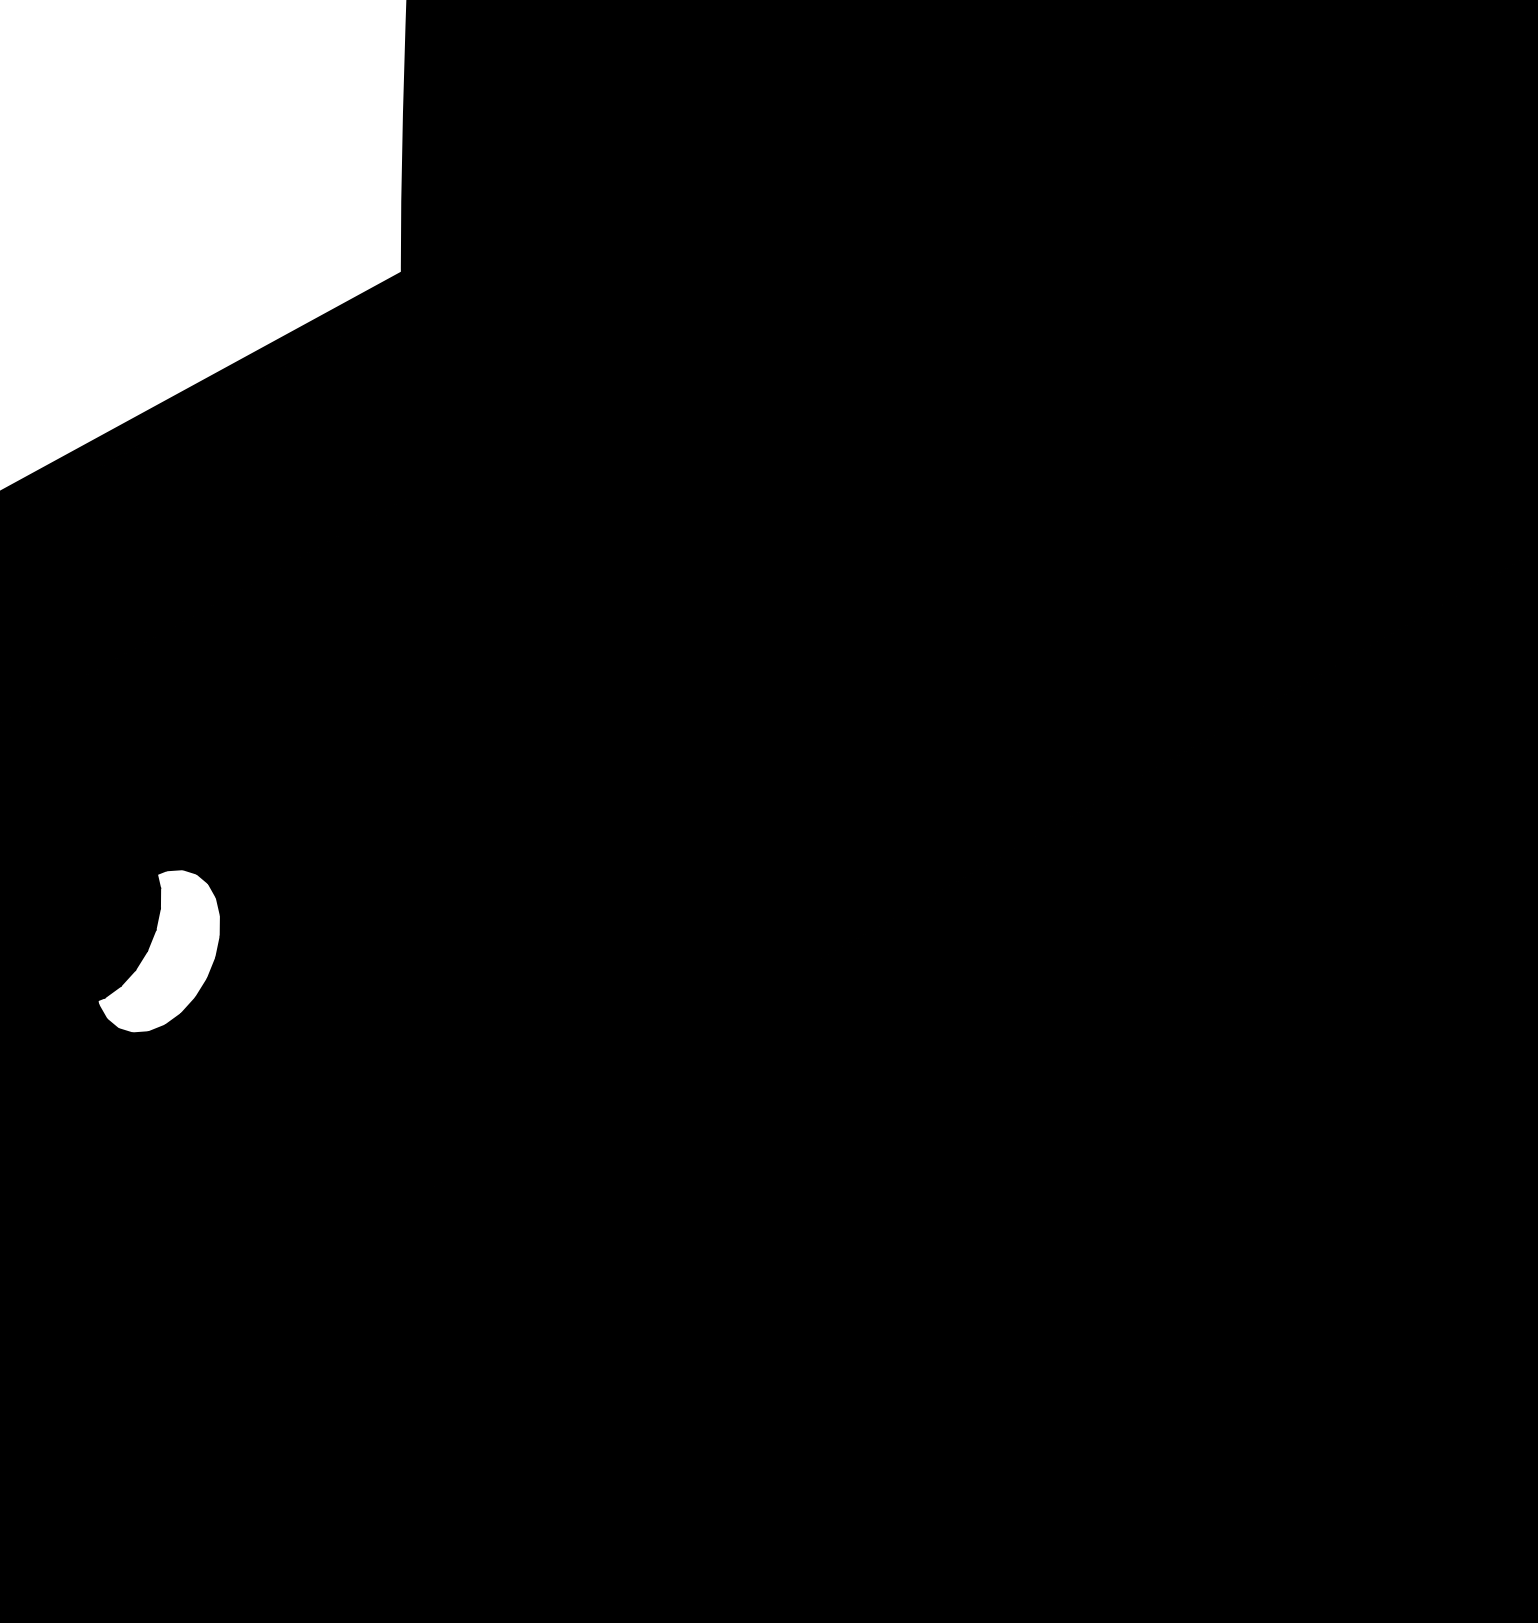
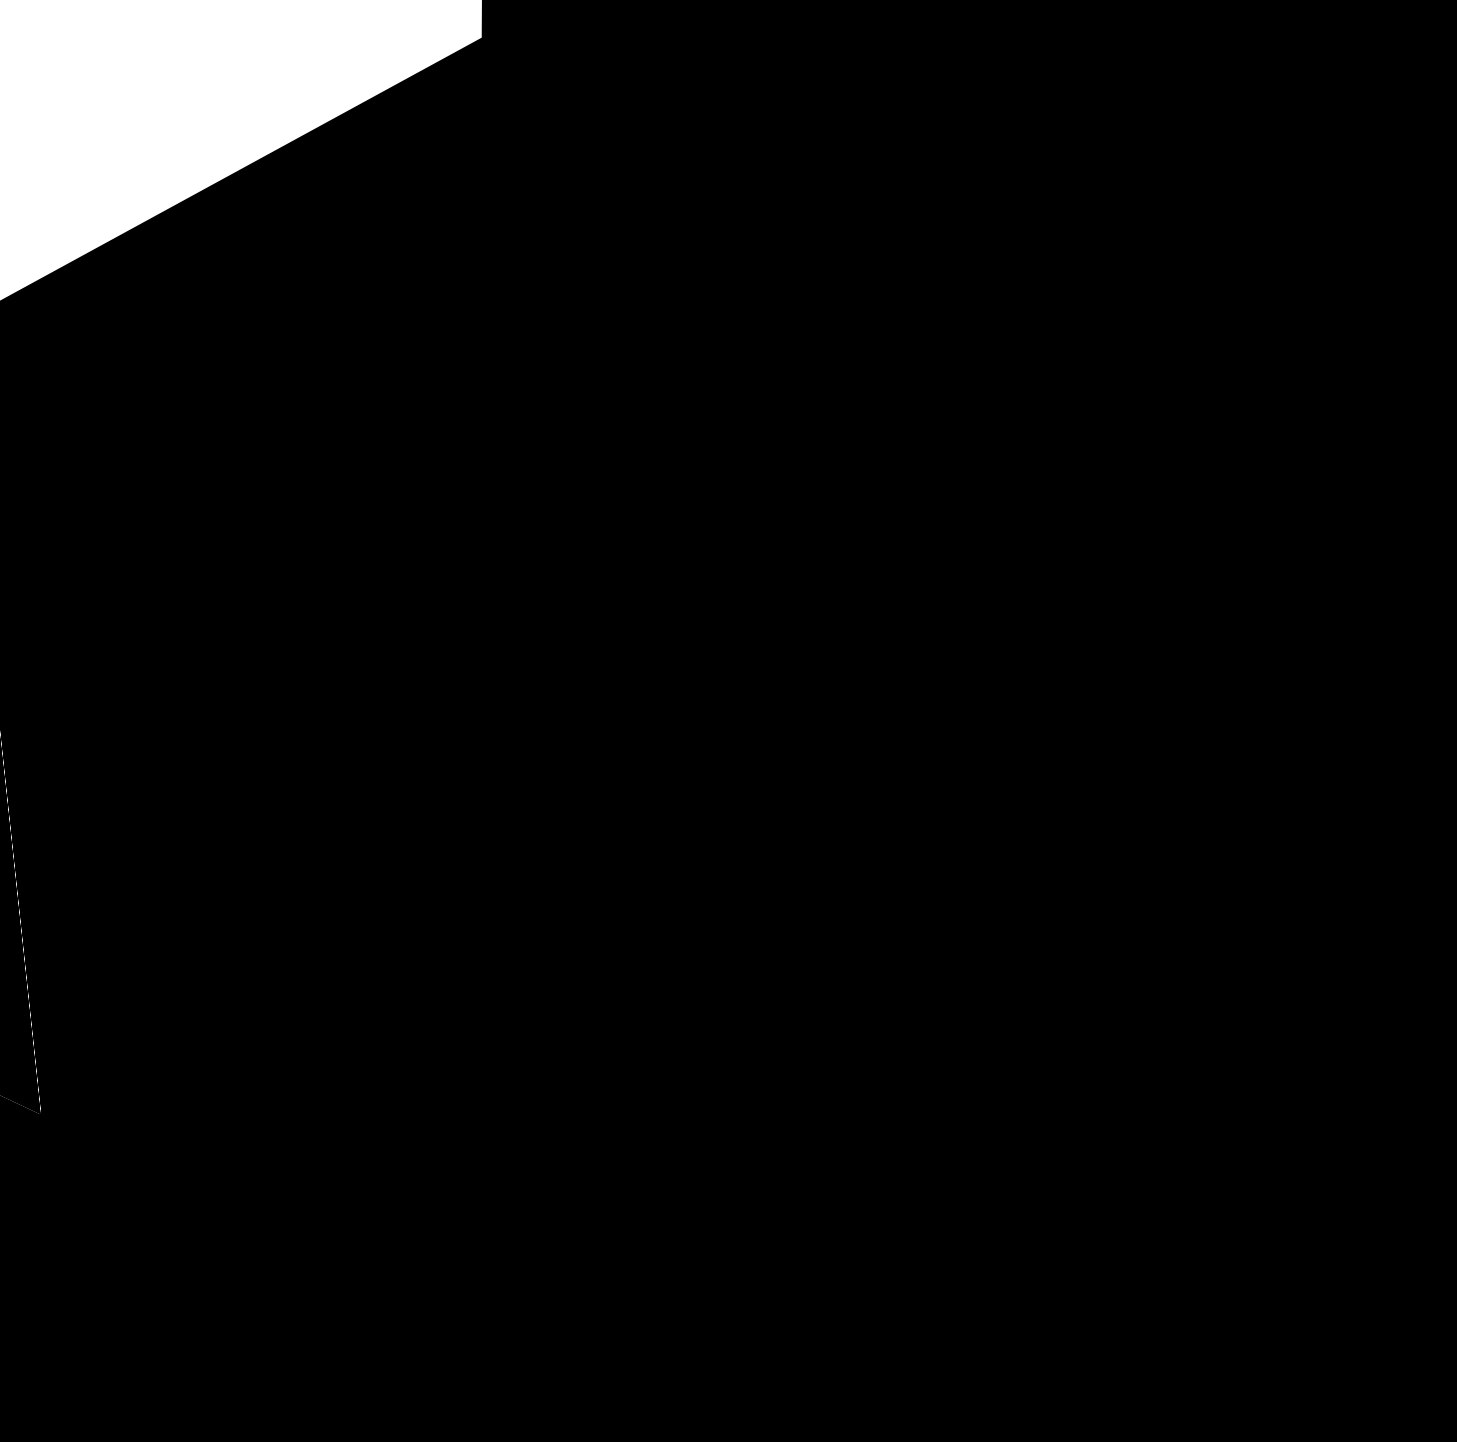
fill: (158, 951) -> (247, 695), added

